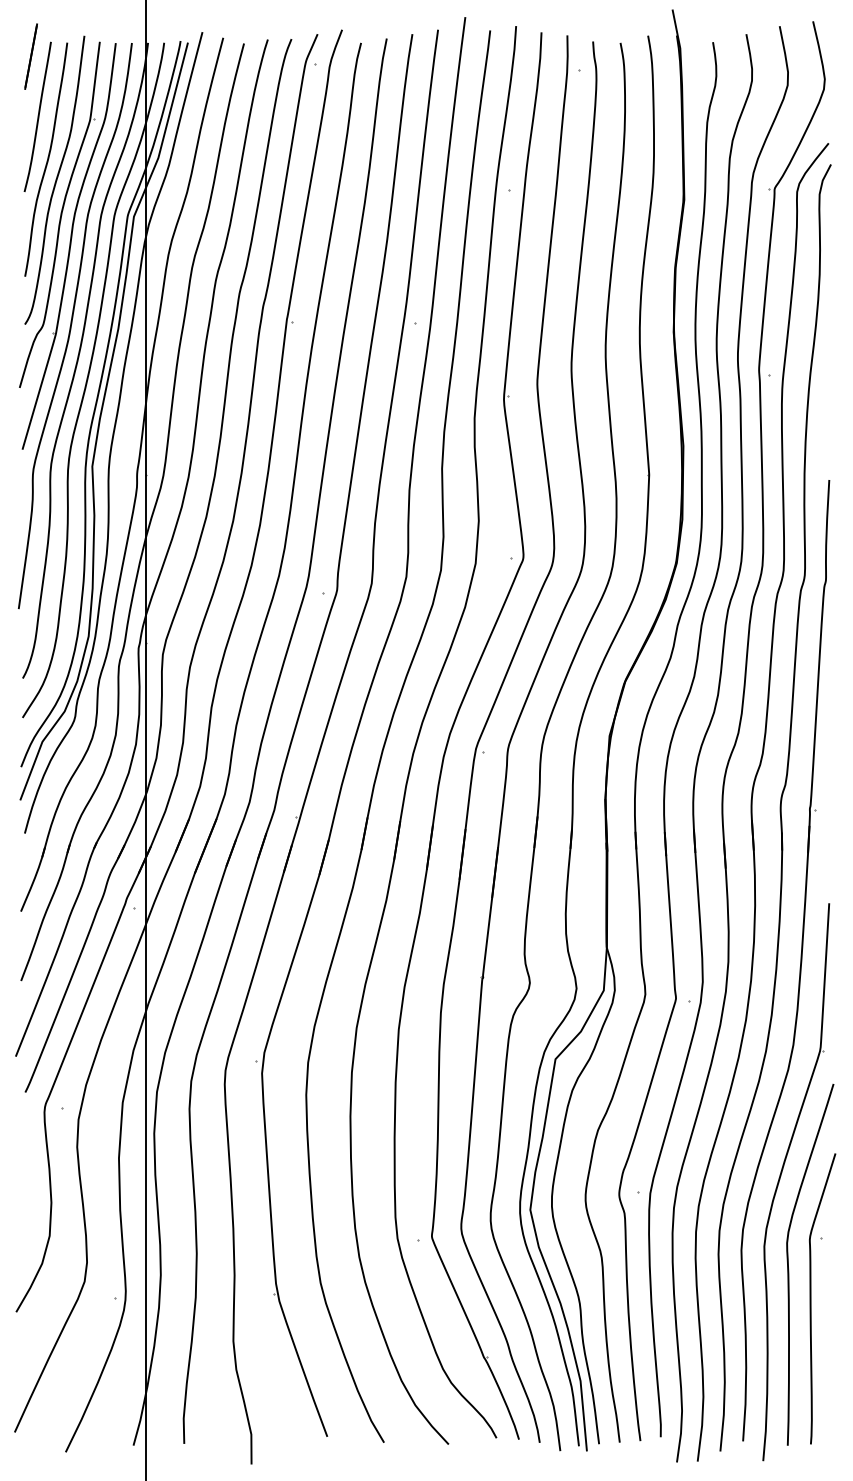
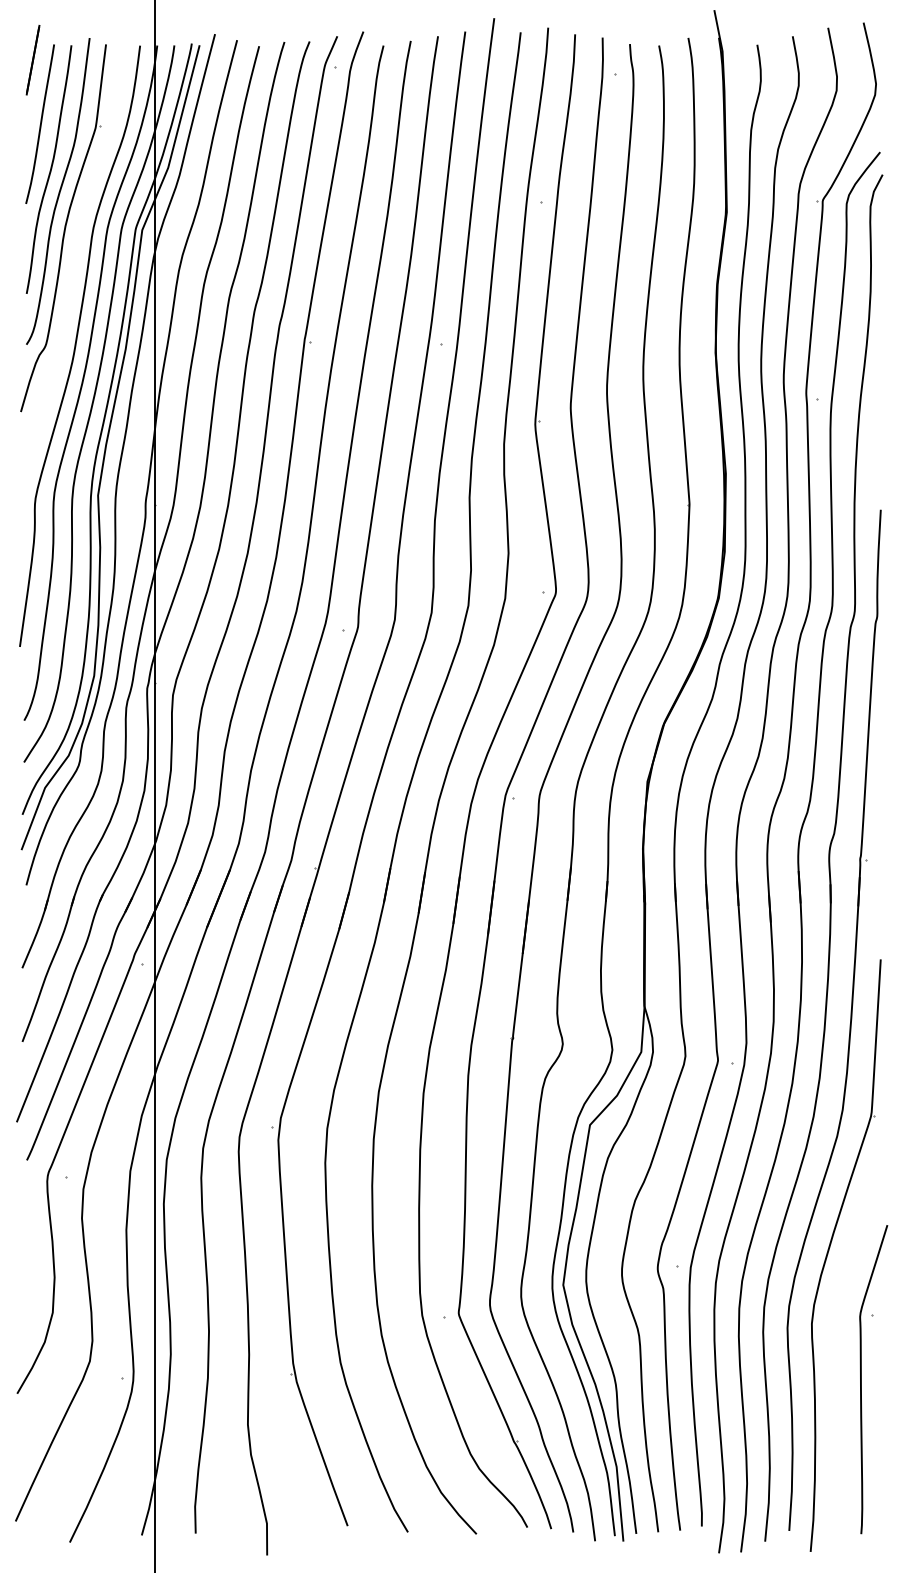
part: (69, 246) -> (73, 261), removed
curve: (789, 1270) -> (838, 1349), removed

